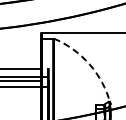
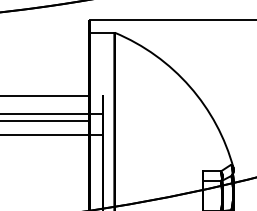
arc: (89, 64) -> (189, 87), dashed -> solid

